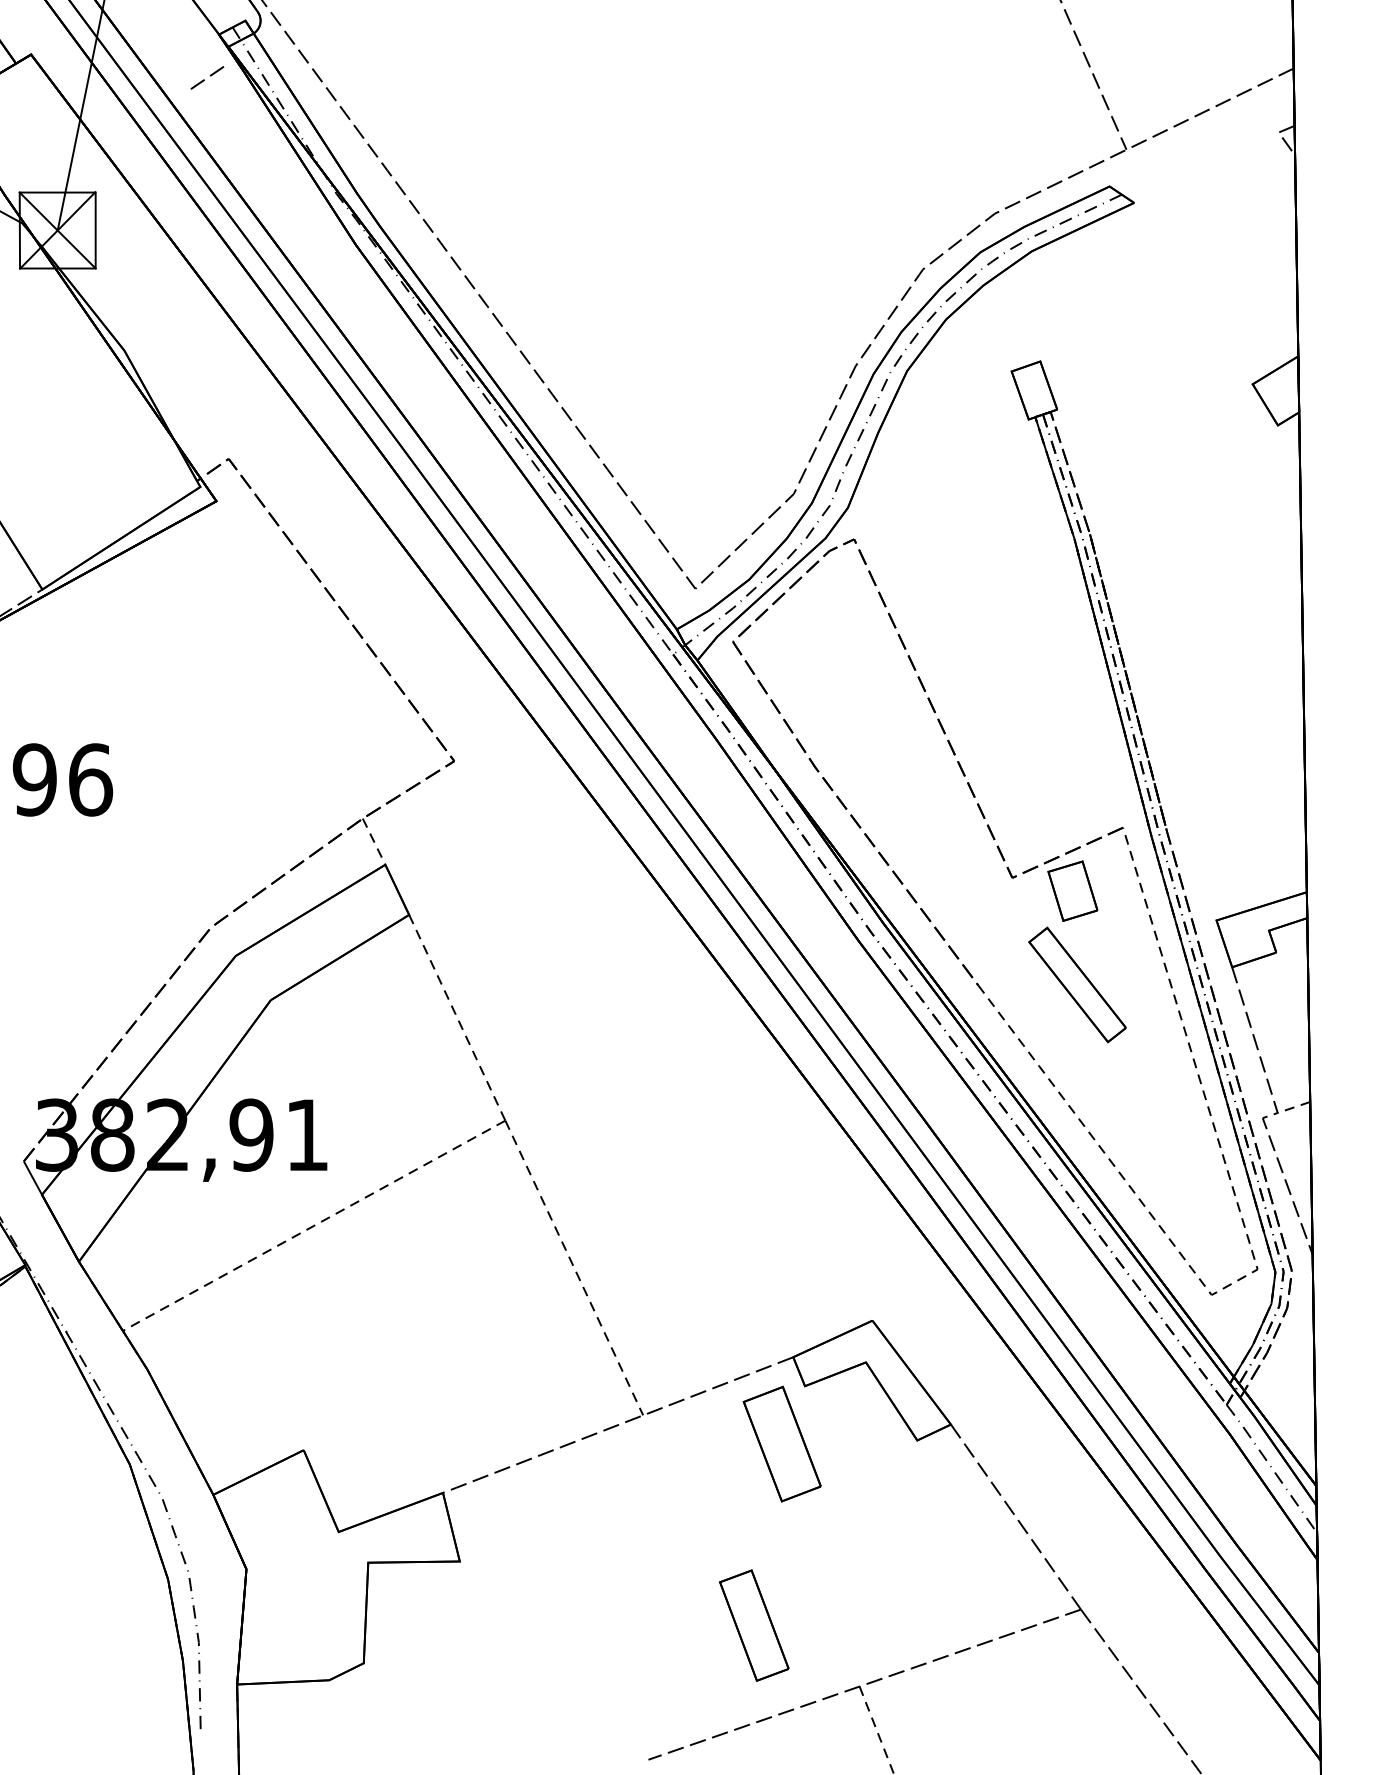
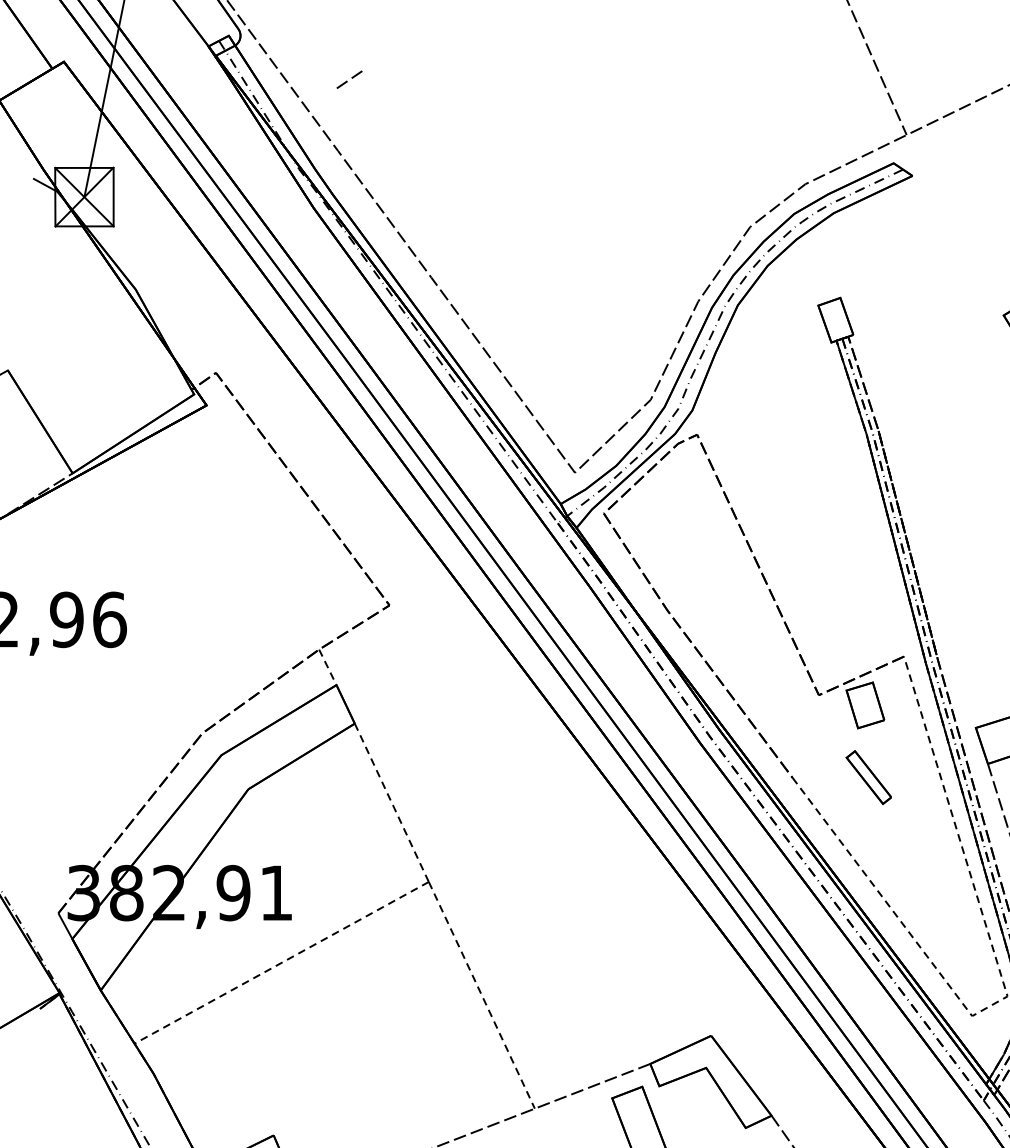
line: (209, 75) -> (351, 77), moved
part: (1077, 984) -> (868, 777), size x0.6

